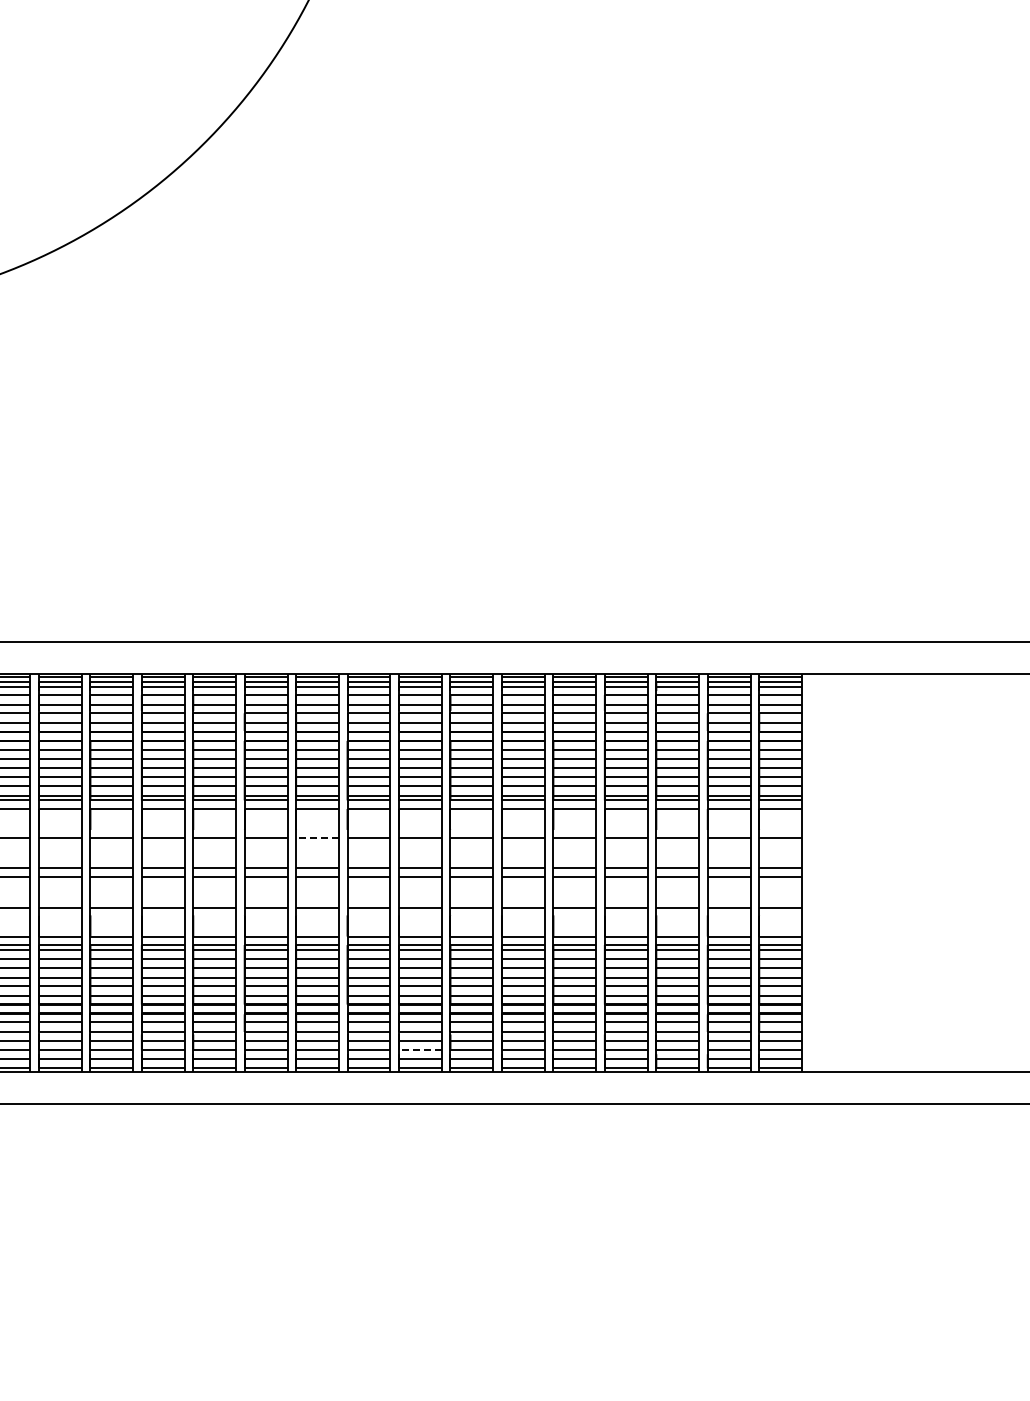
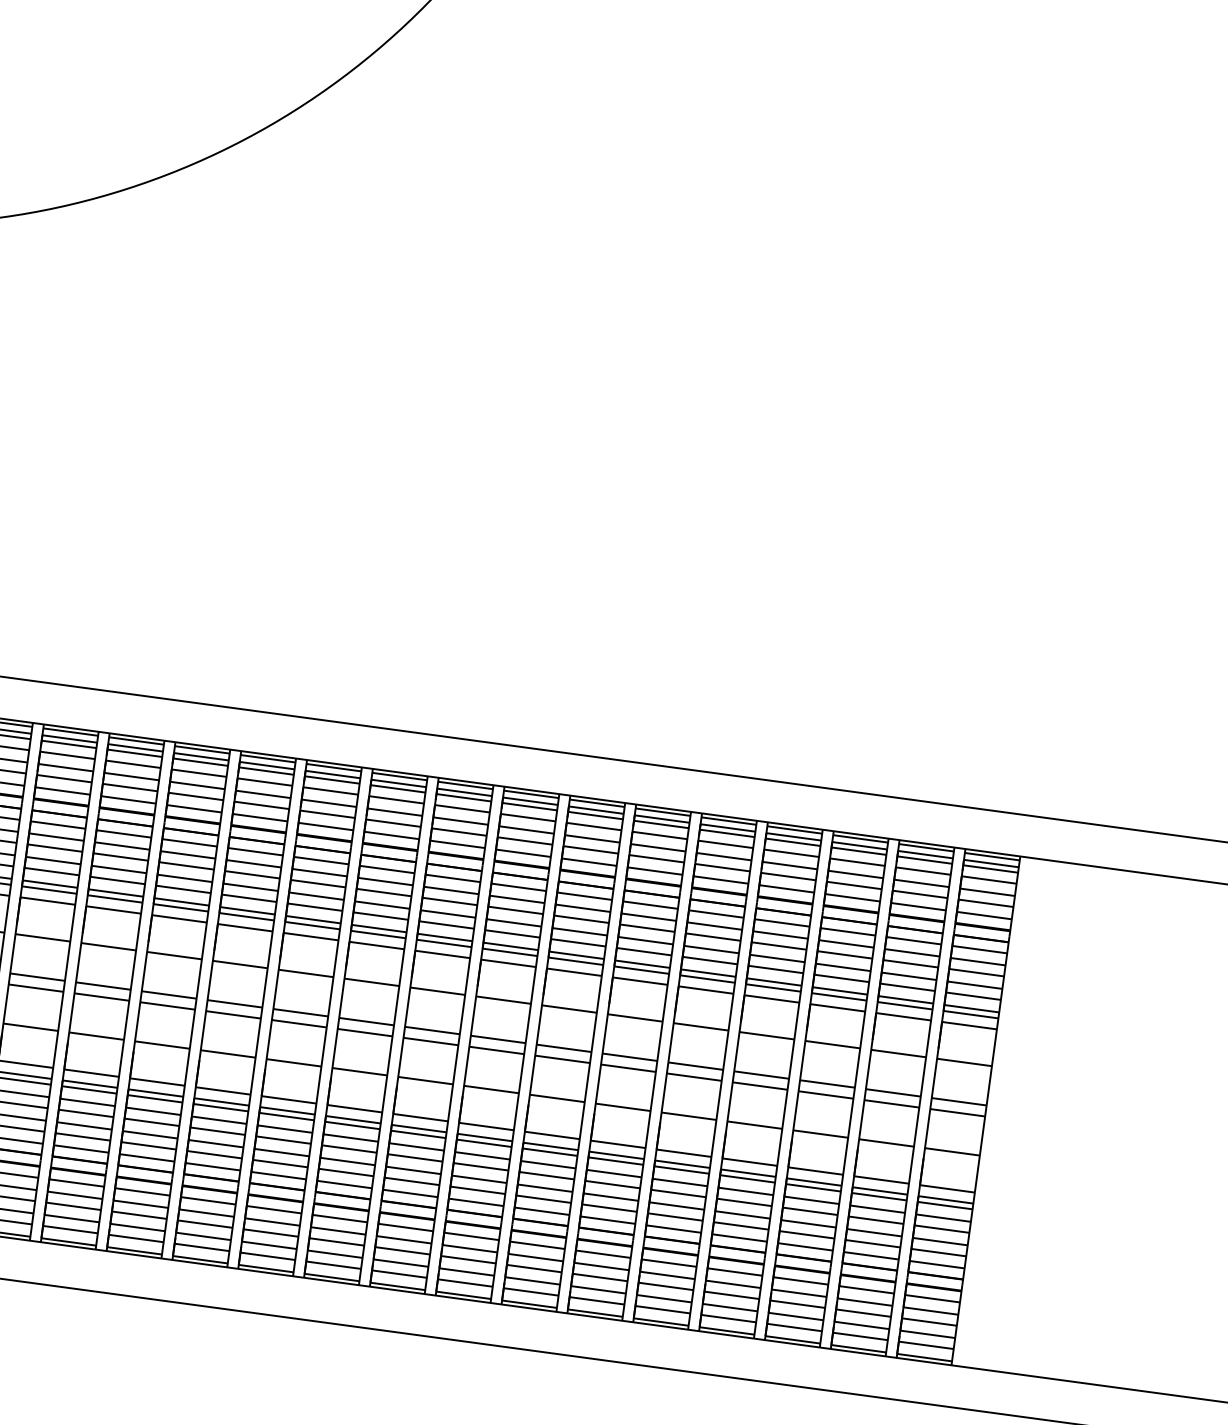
line: (317, 837) -> (371, 982), dashed -> solid
line: (419, 1050) -> (465, 1272), dashed -> solid

